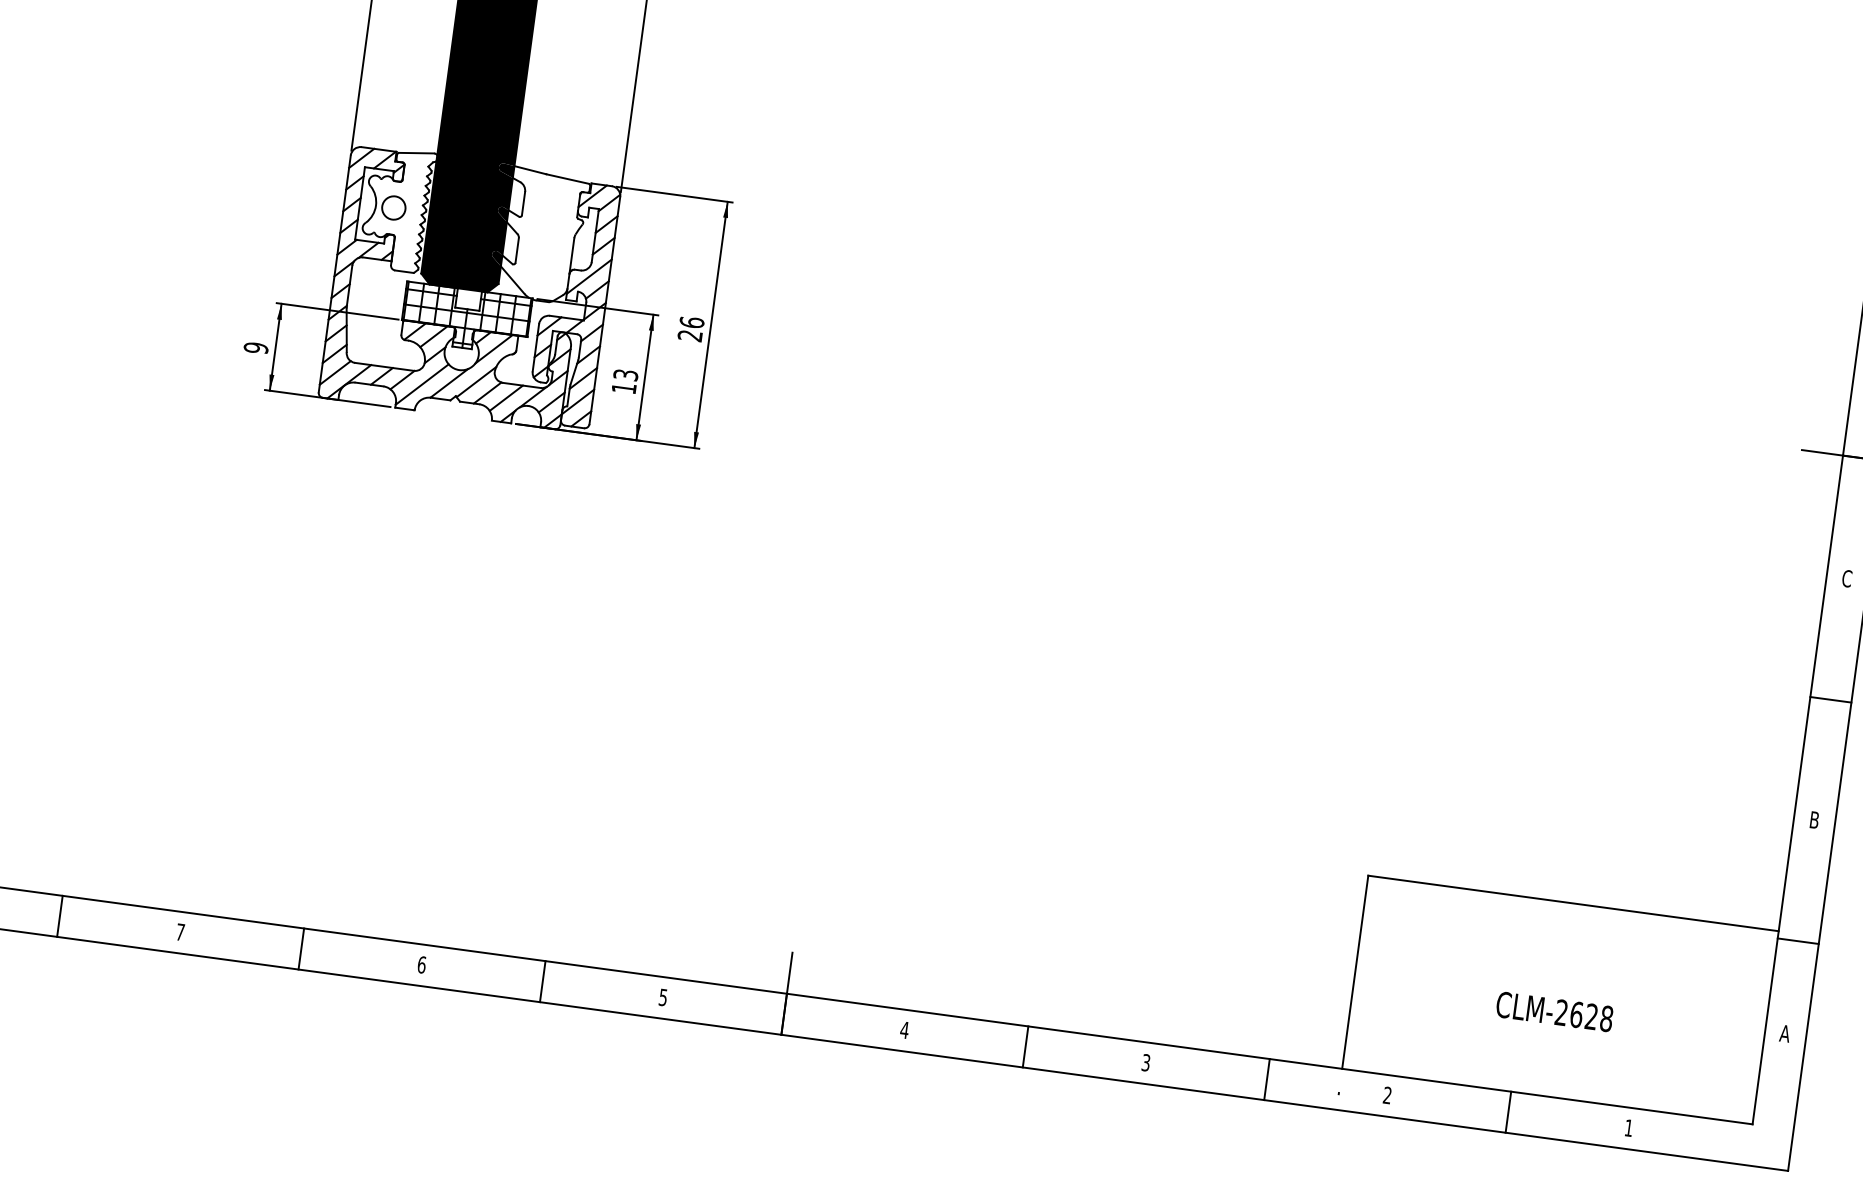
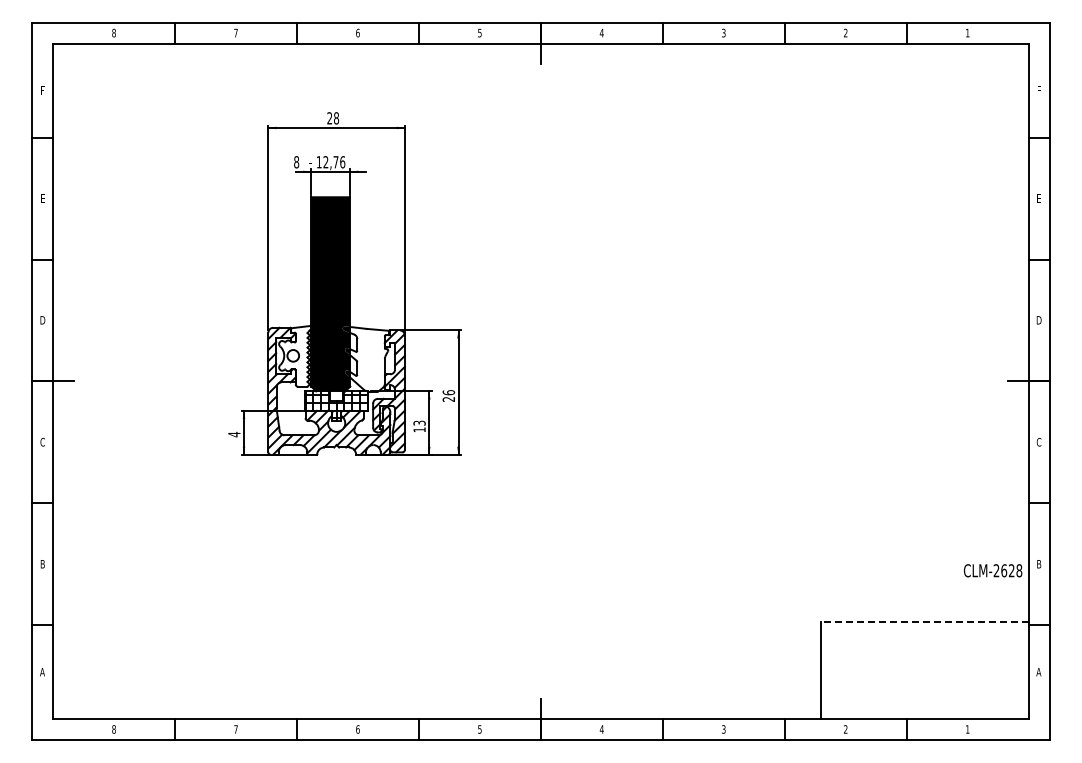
text: (256, 347) -> (234, 434), 9 -> 4
line: (1574, 903) -> (925, 621), solid -> dashed
text: (1553, 1011) -> (992, 570), moved

